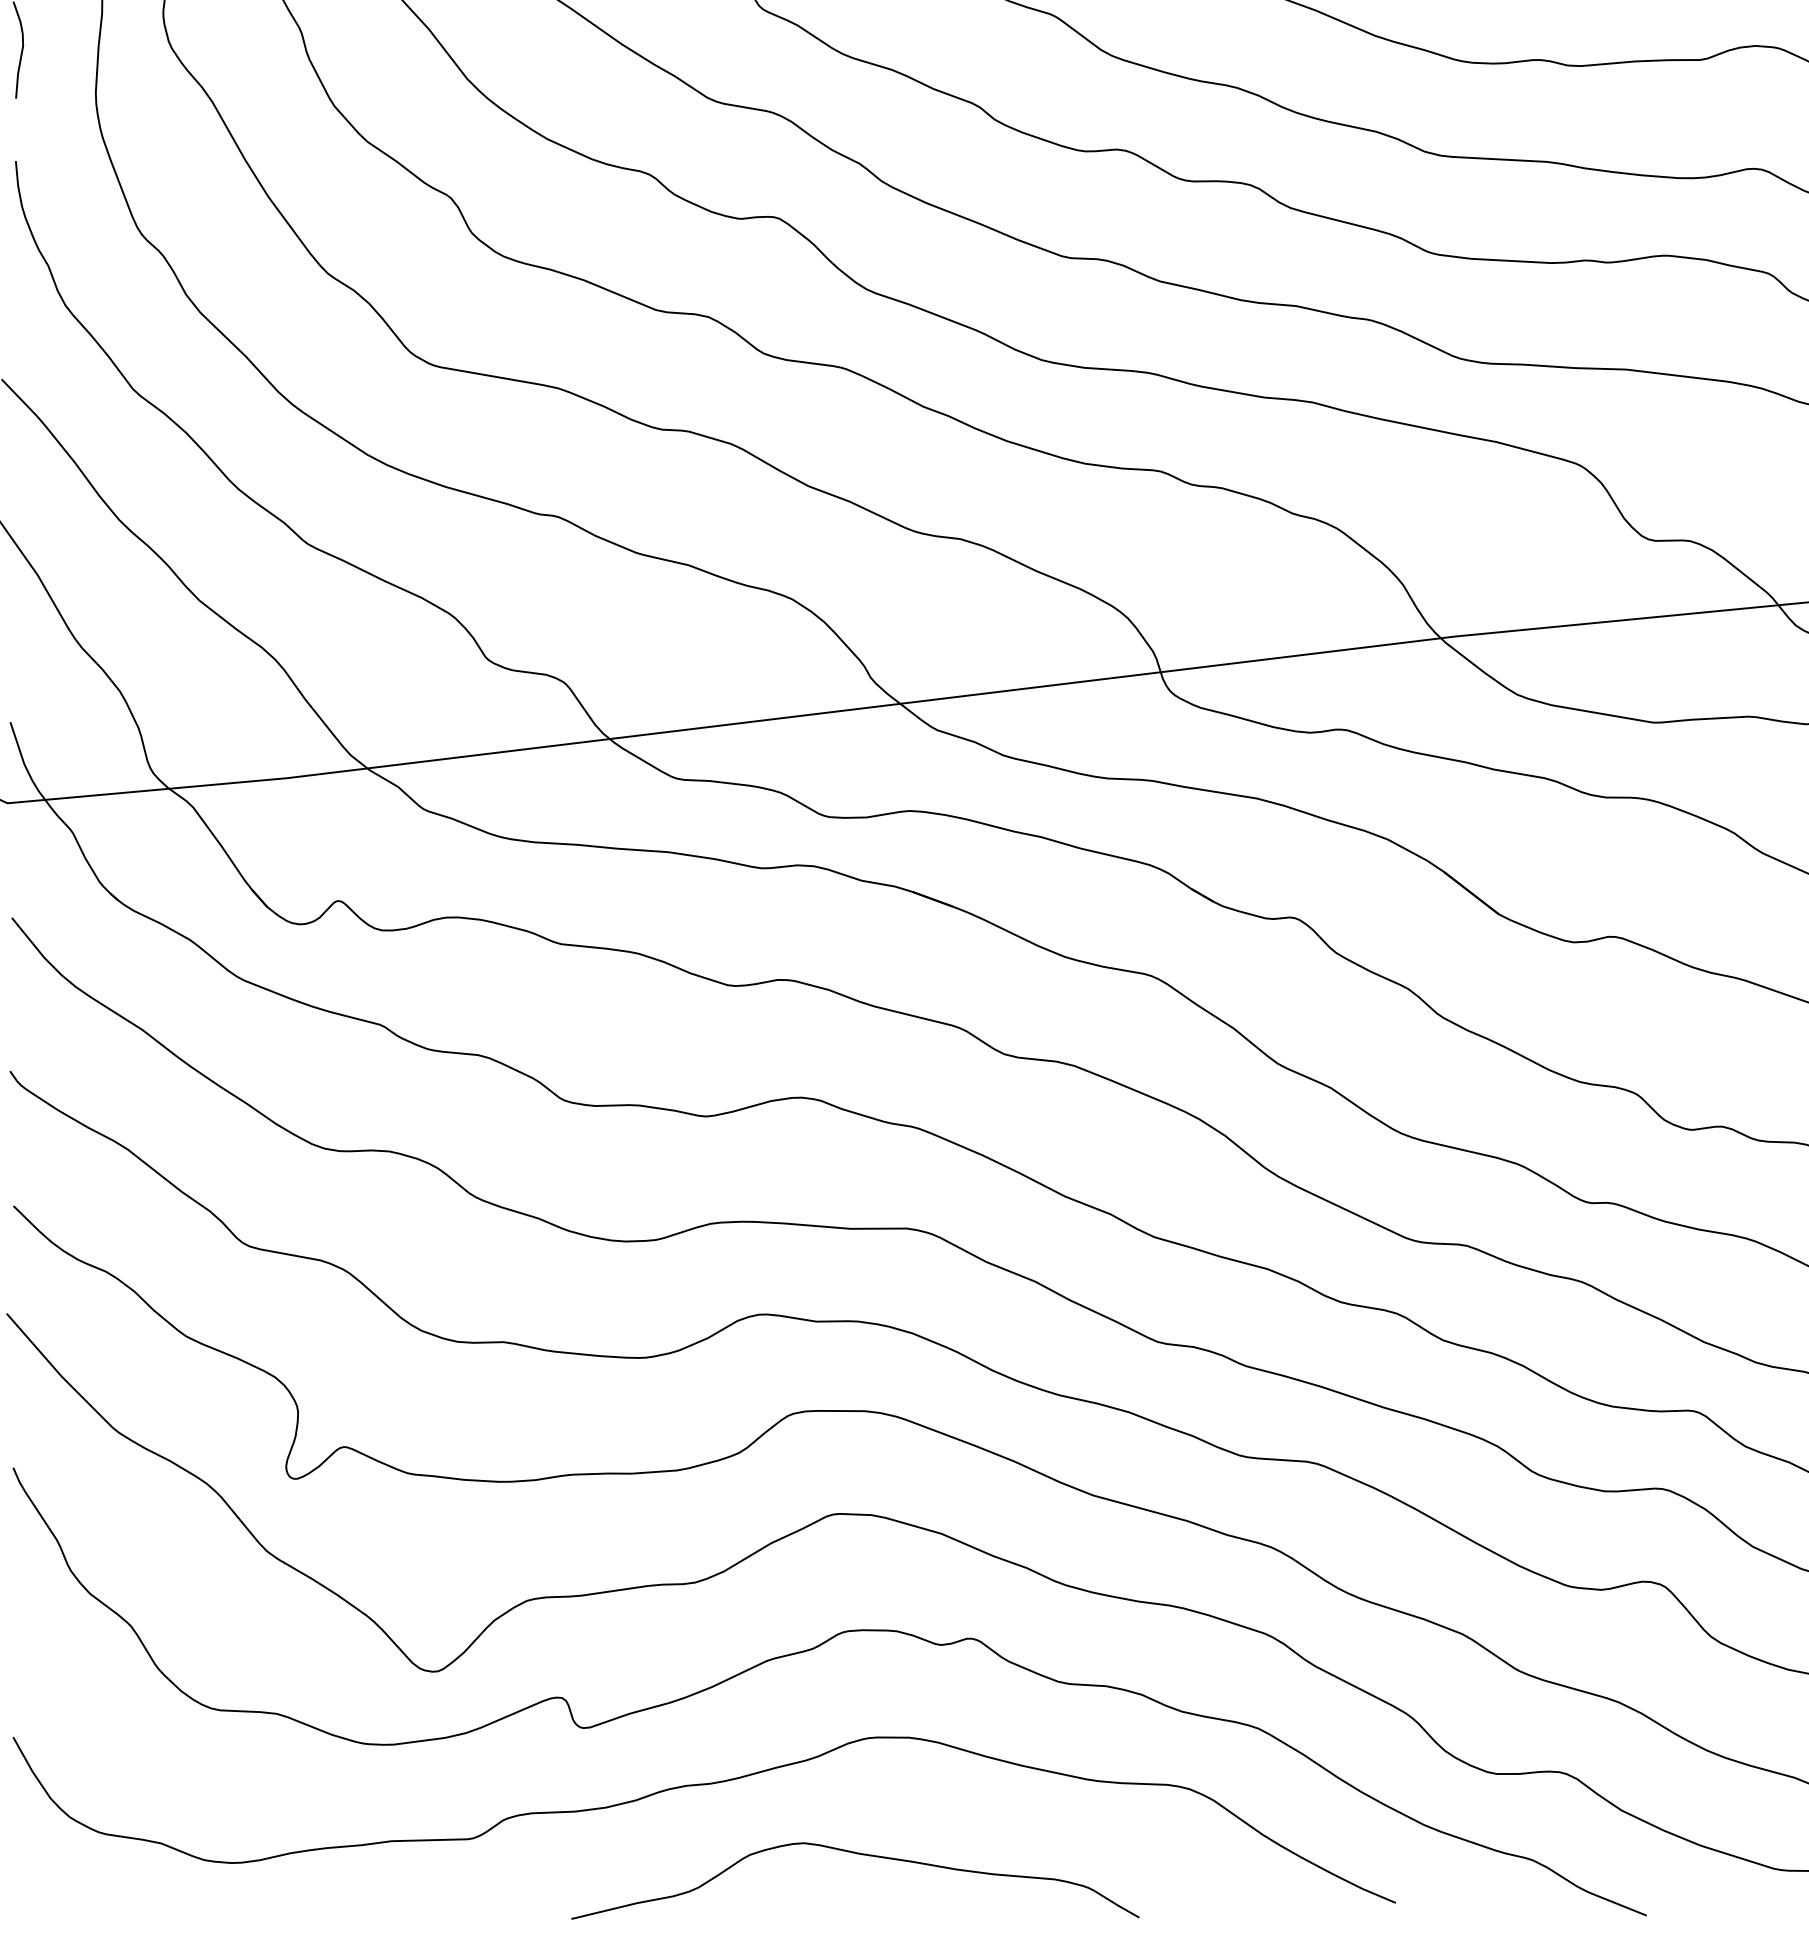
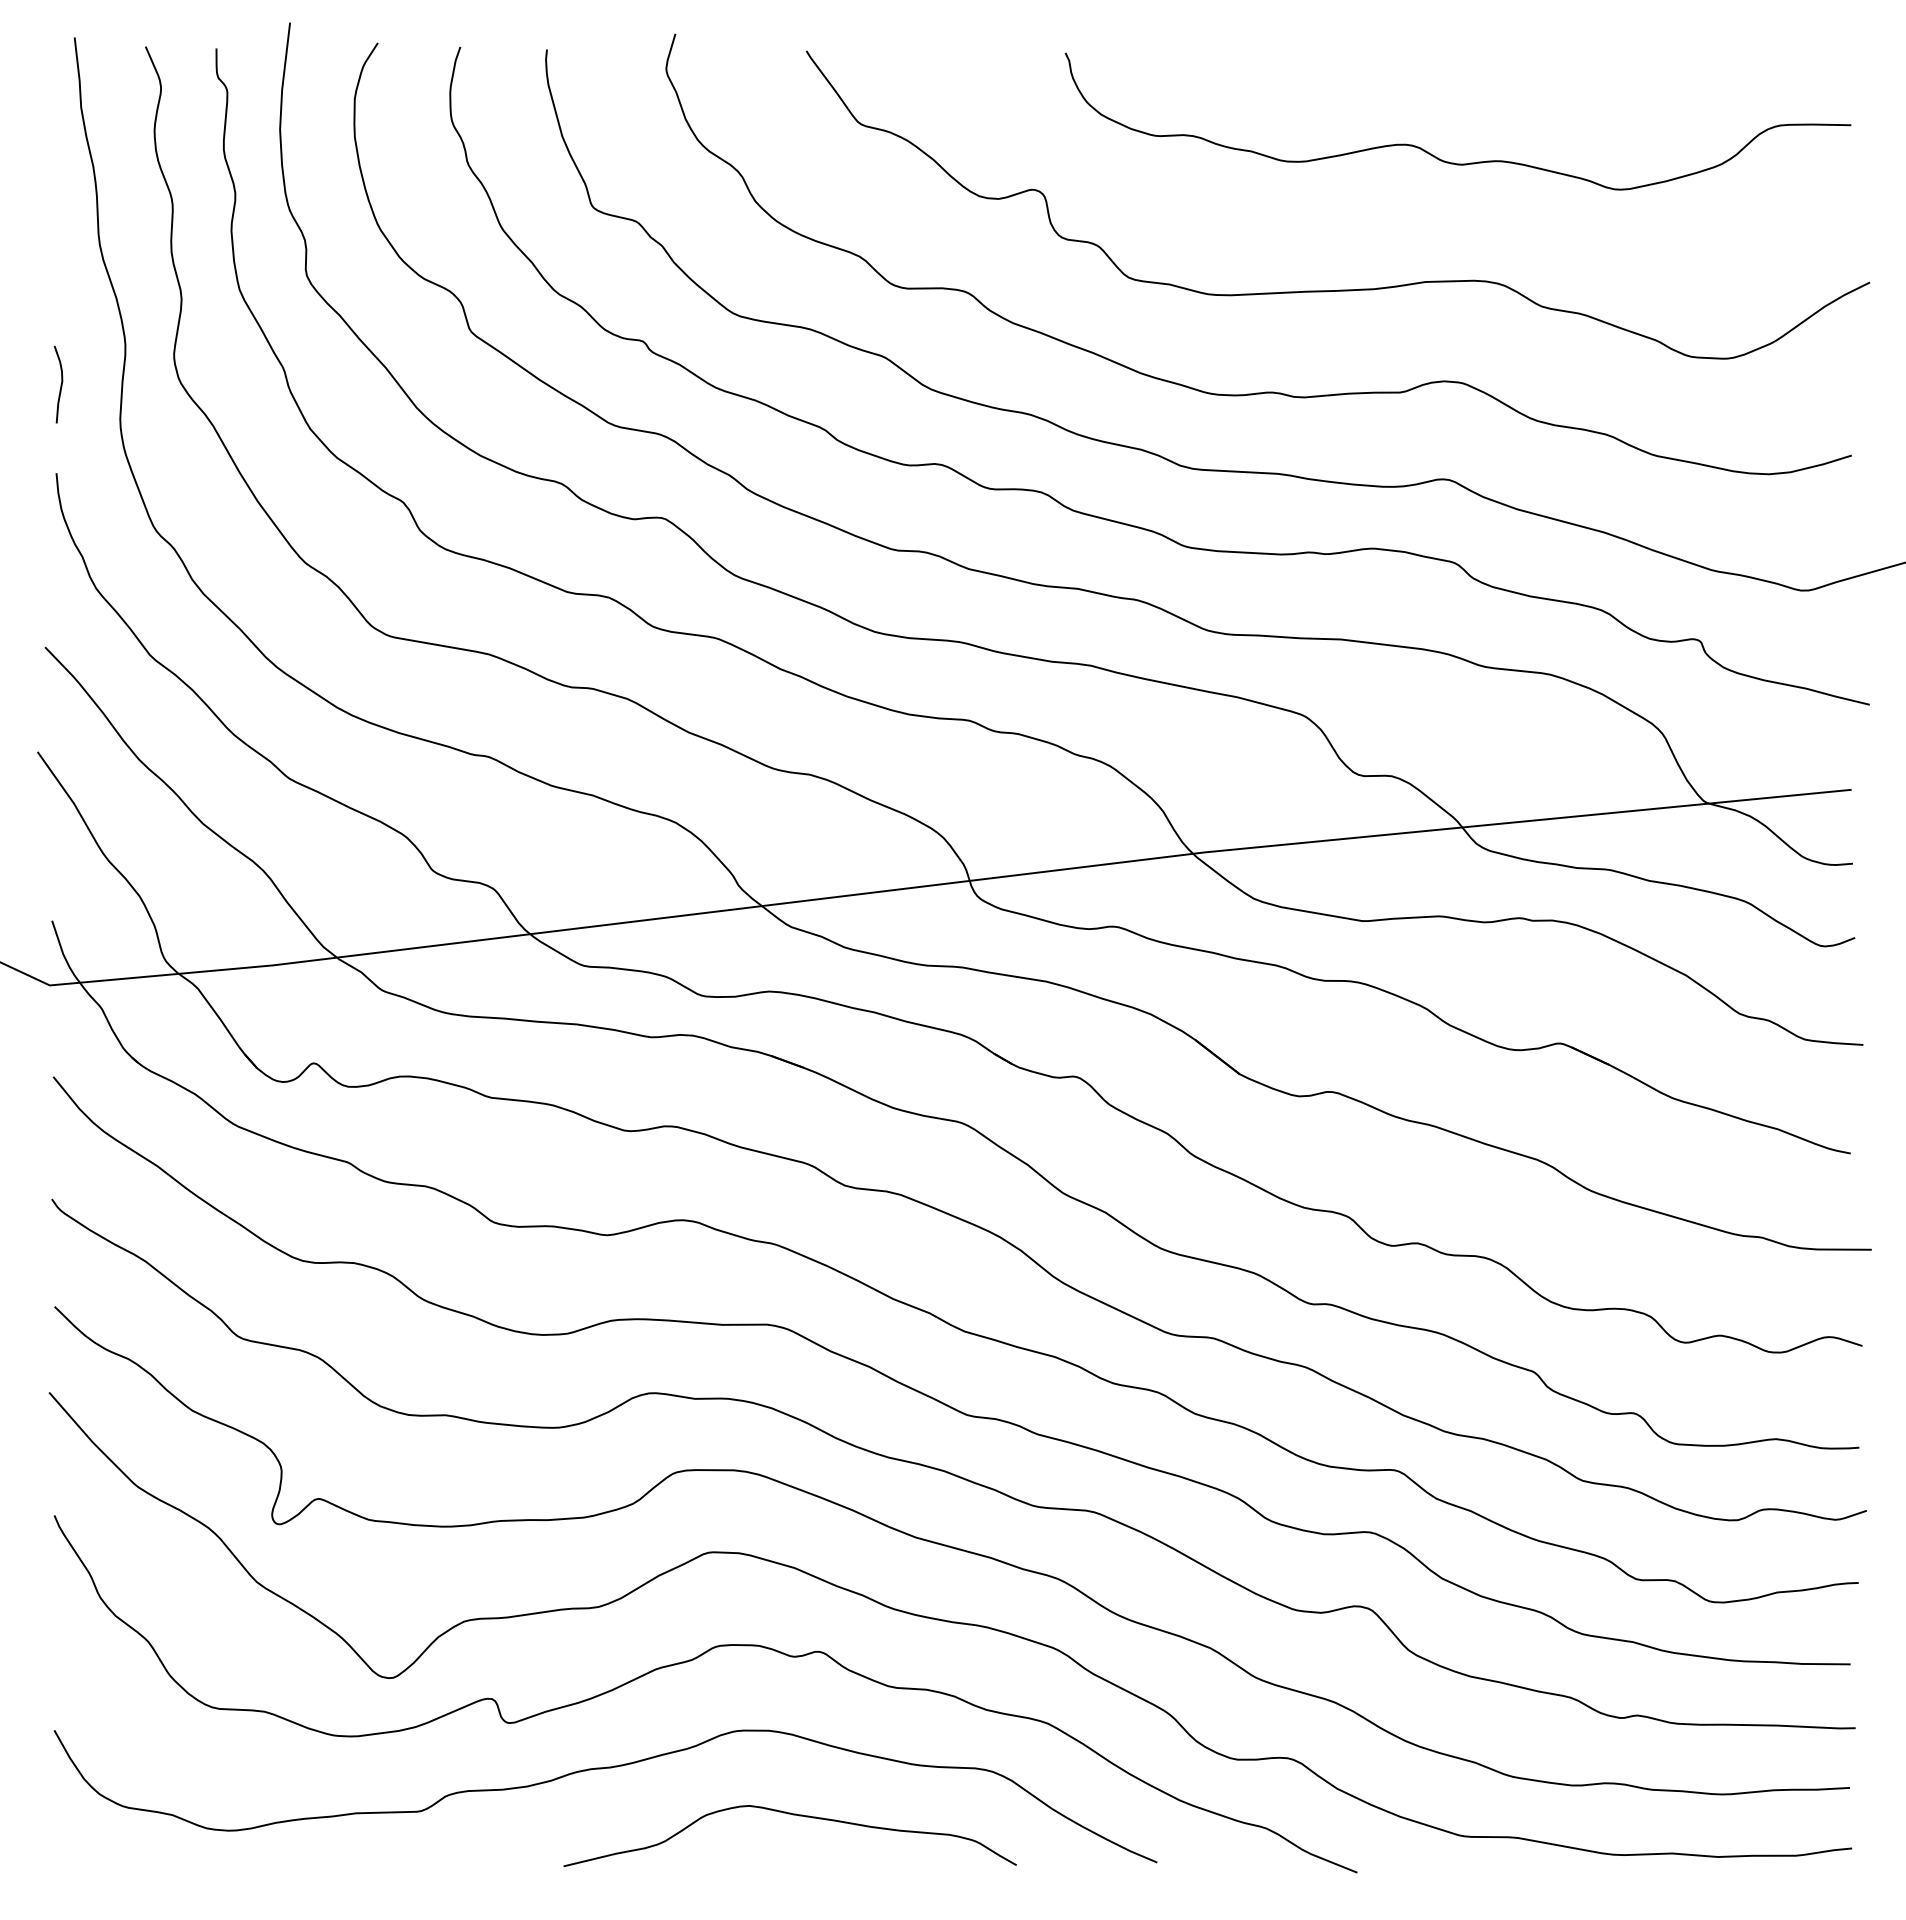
curve: (859, 1855) -> (793, 1815), moved

